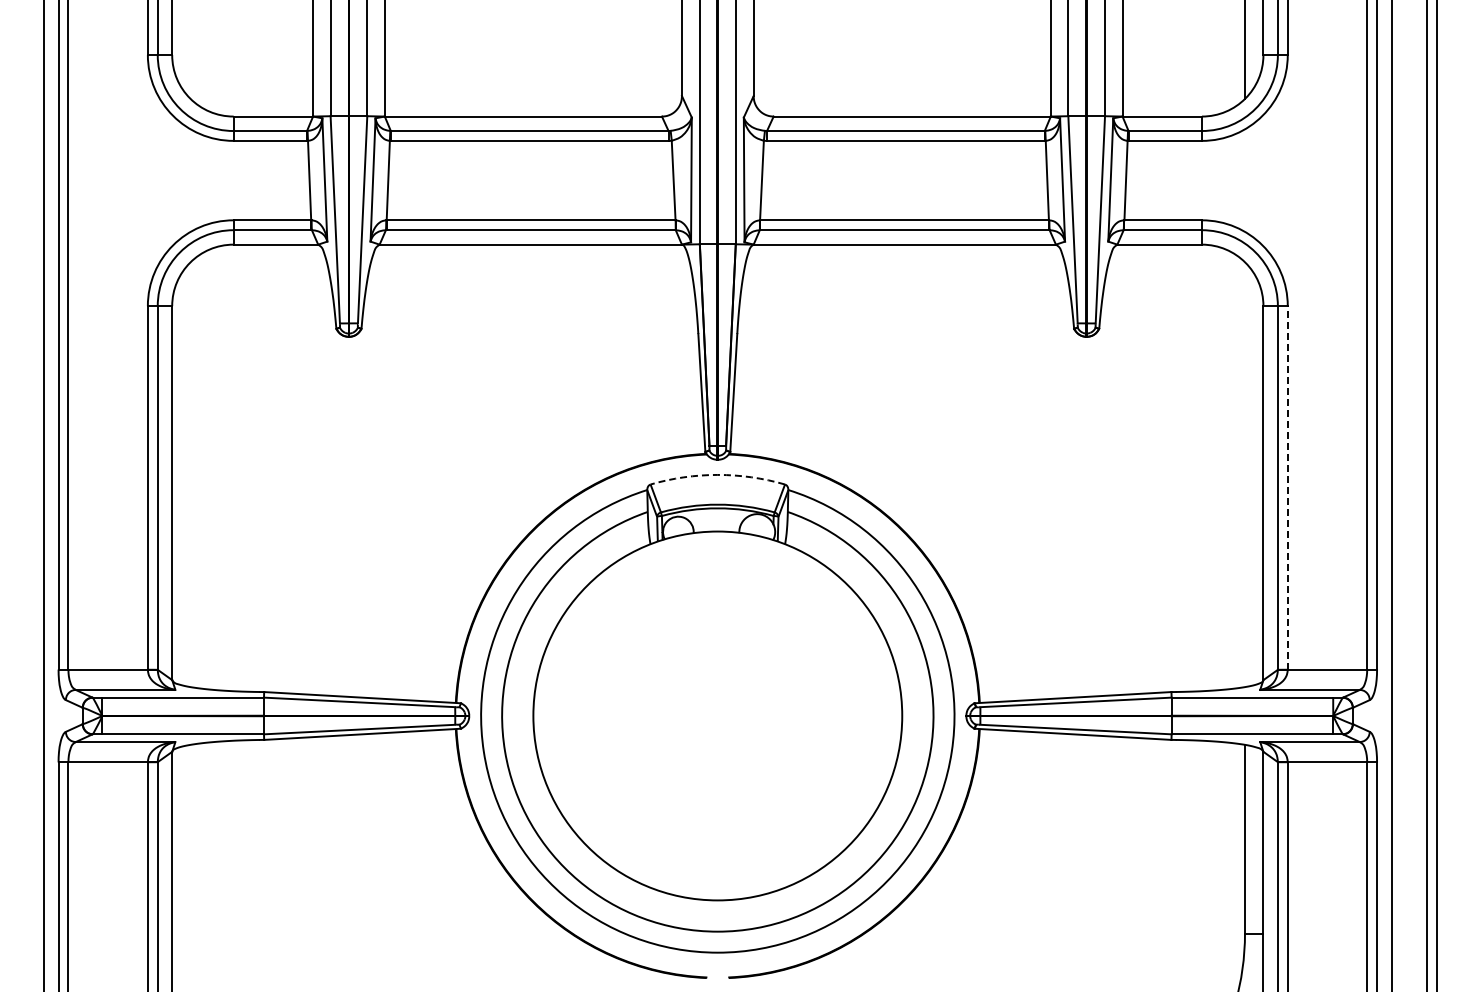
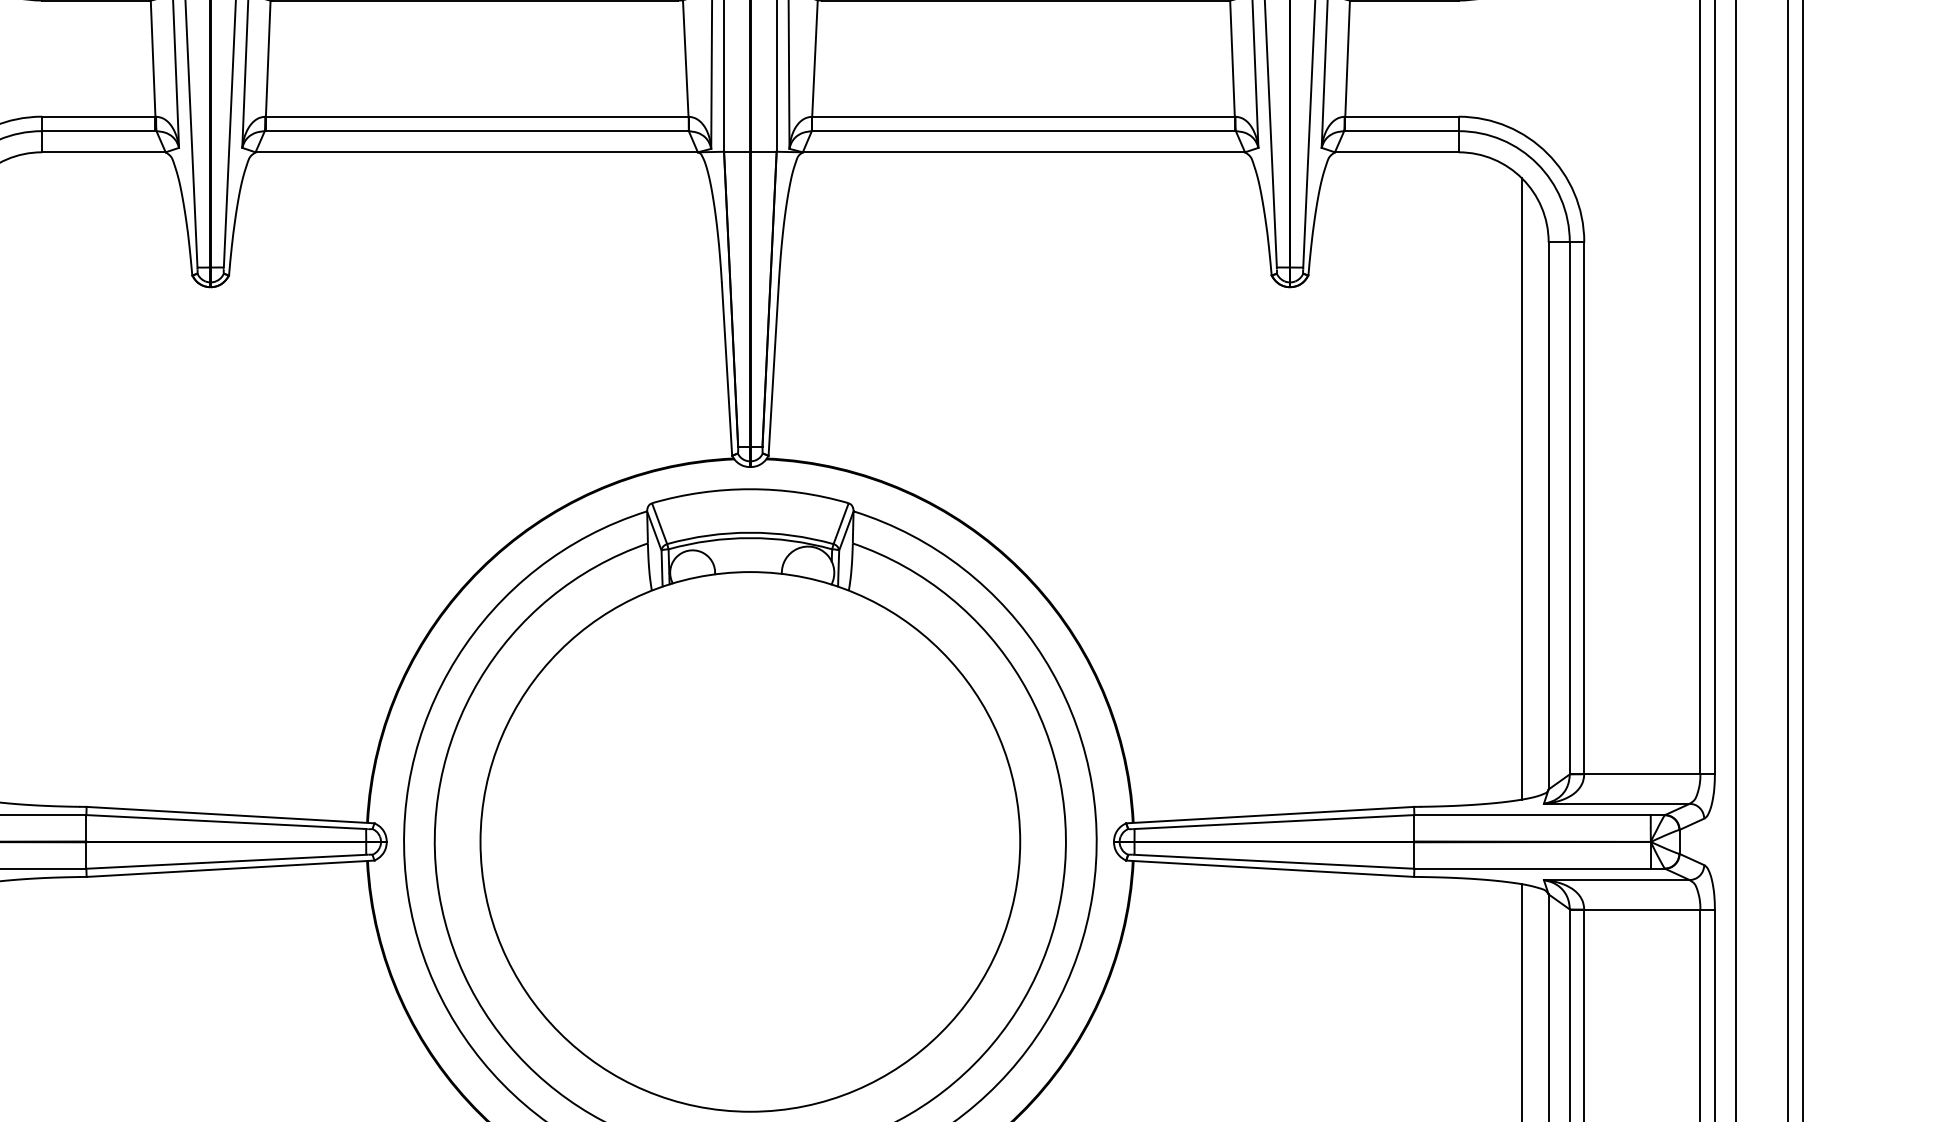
arc: (717, 474) -> (749, 488), dashed -> solid
line: (1244, 474) -> (1520, 488), added
line: (1287, 487) -> (1583, 507), dashed -> solid

